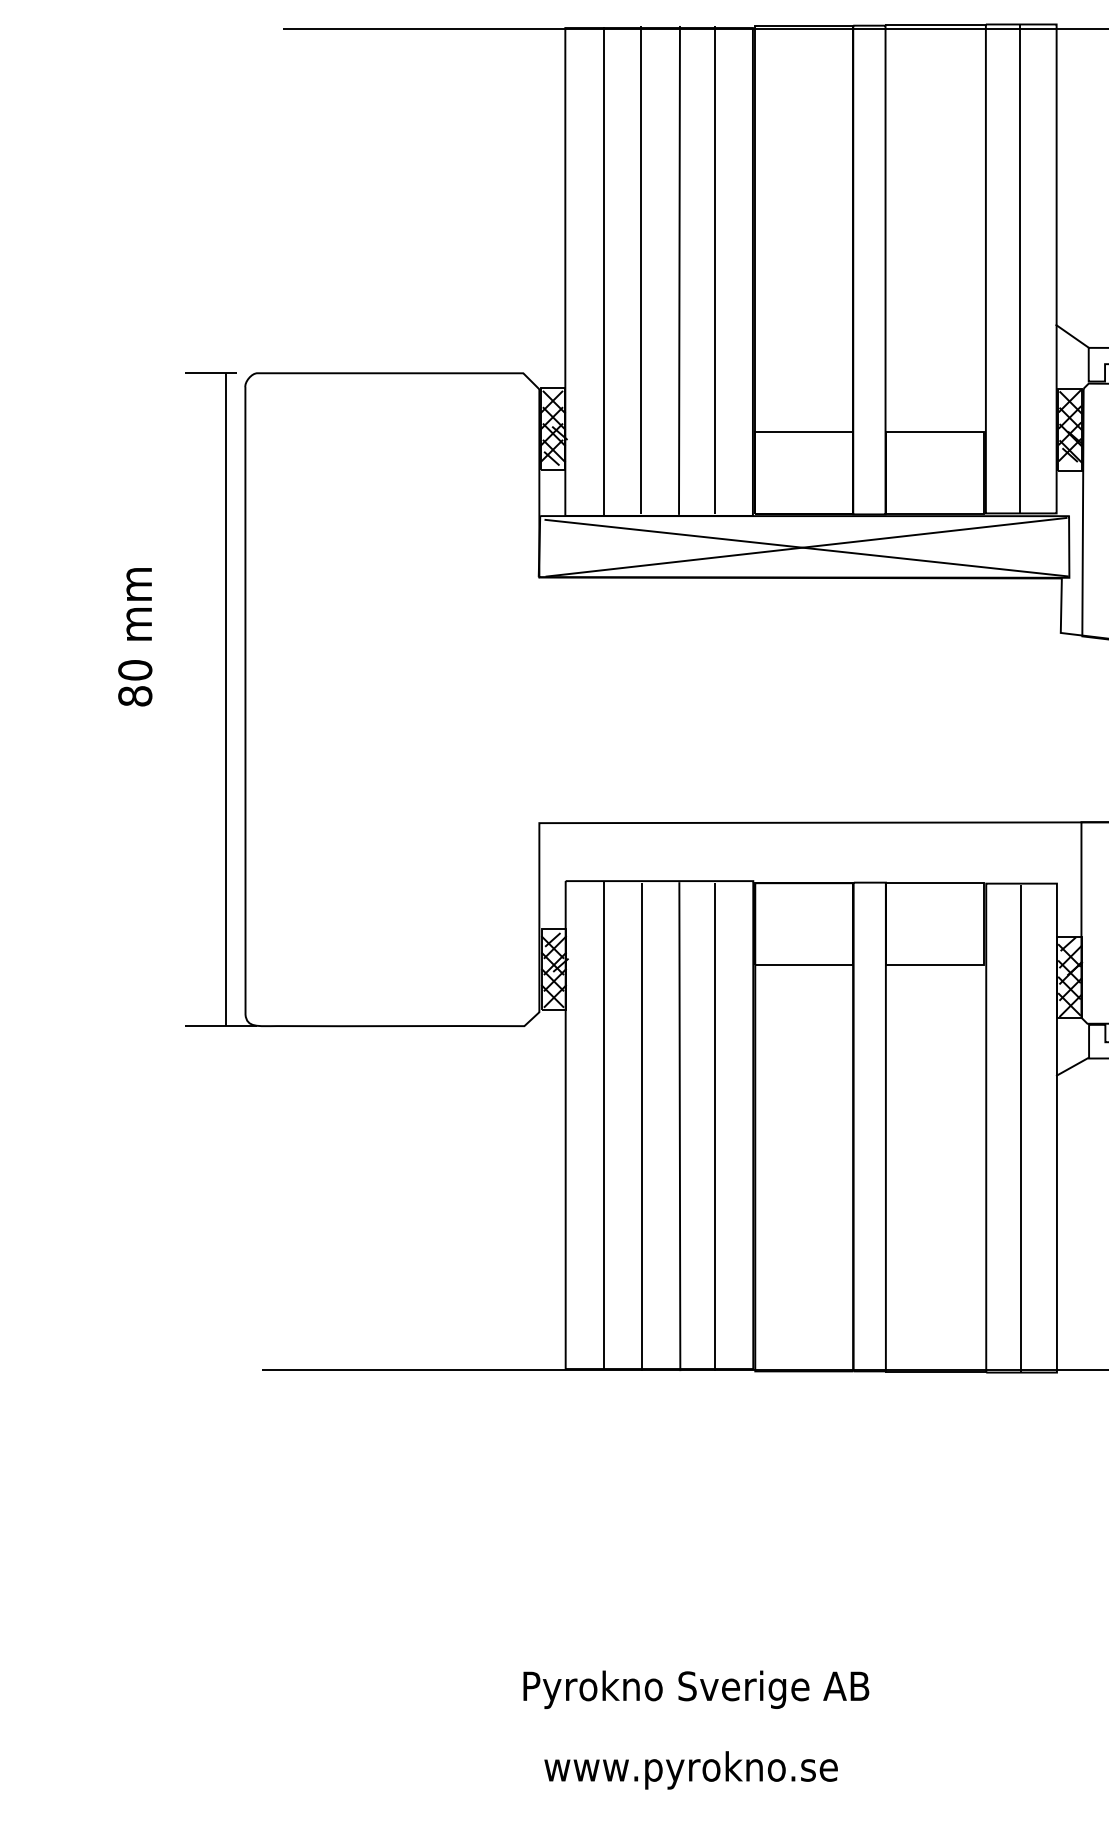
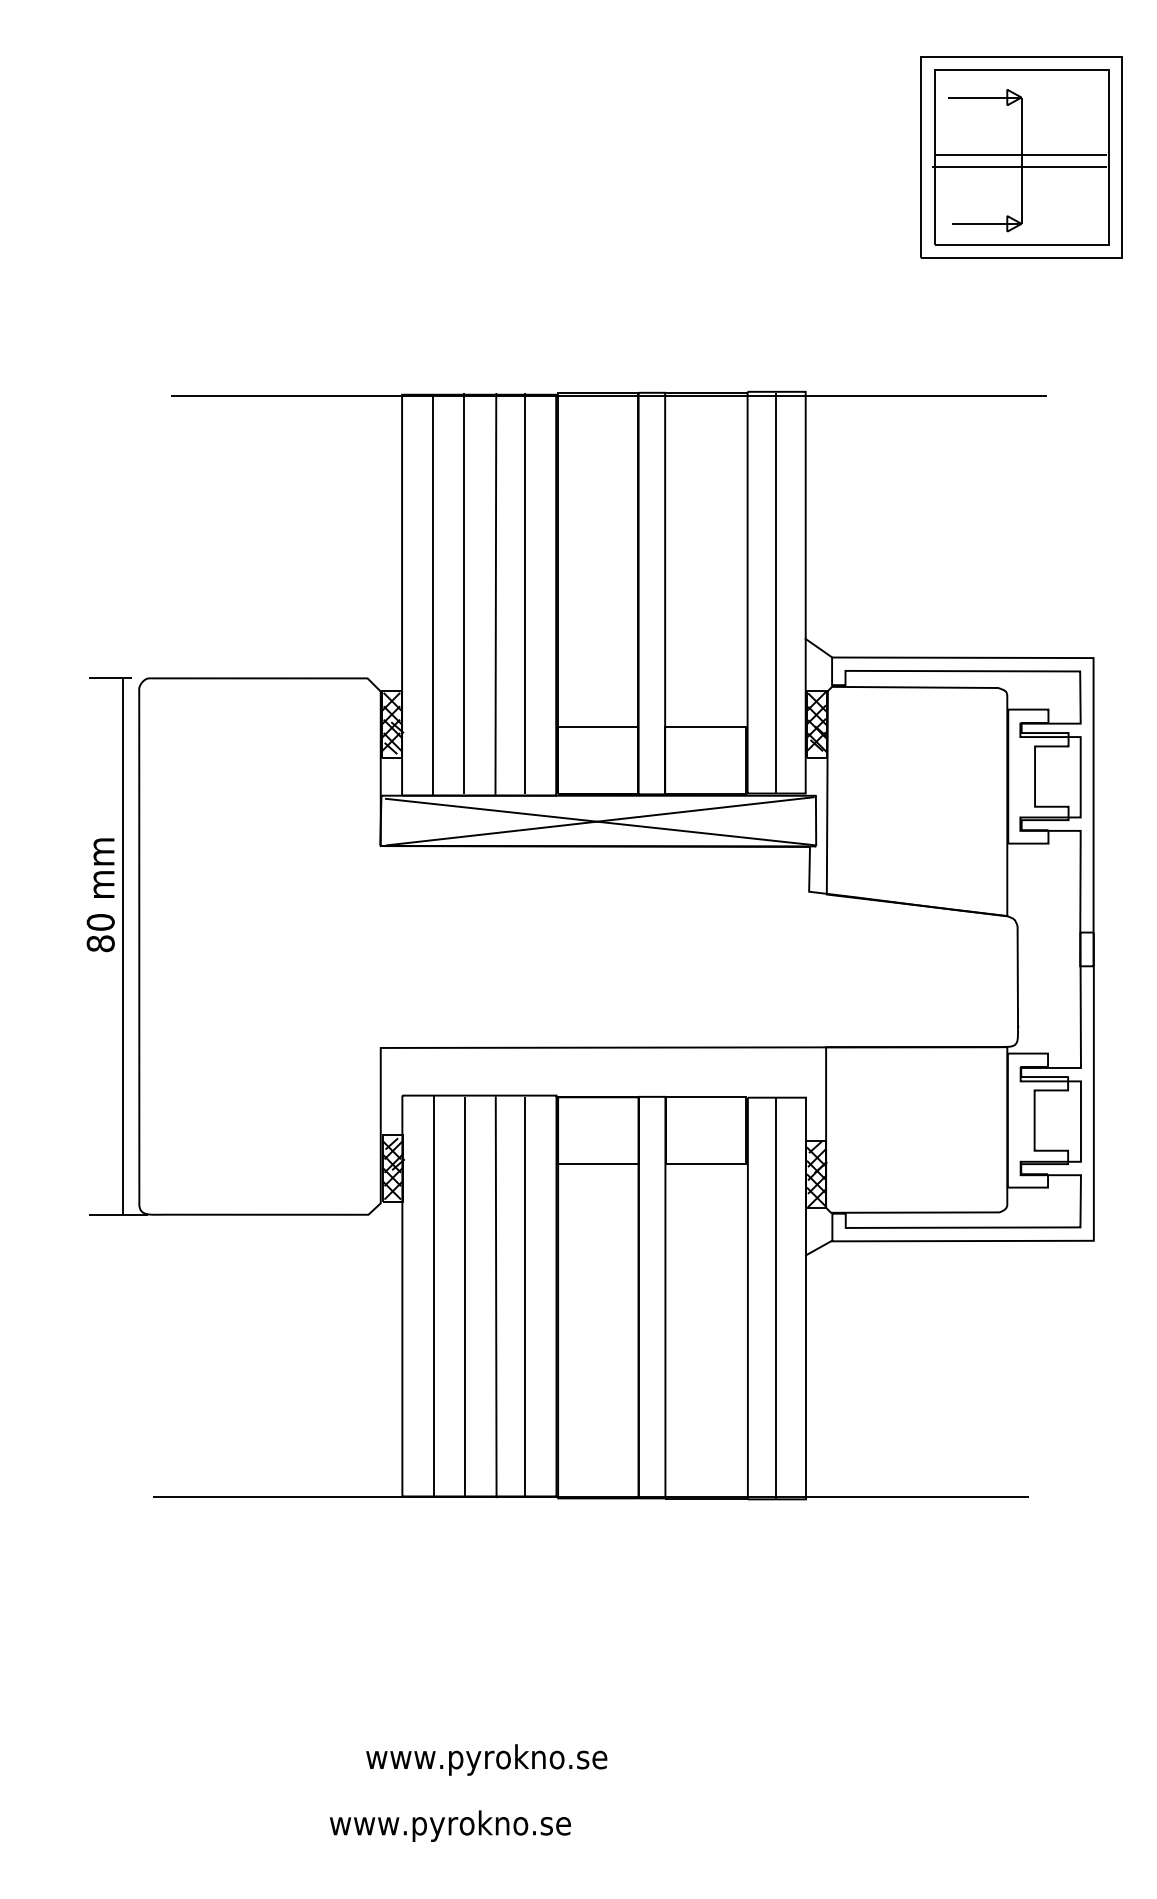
text: (134, 637) -> (100, 895), moved
text: (694, 1689) -> (508, 1759), Pyrokno Sverige AB -> www.pyrokno.se
text: (691, 1769) -> (450, 1825), moved

